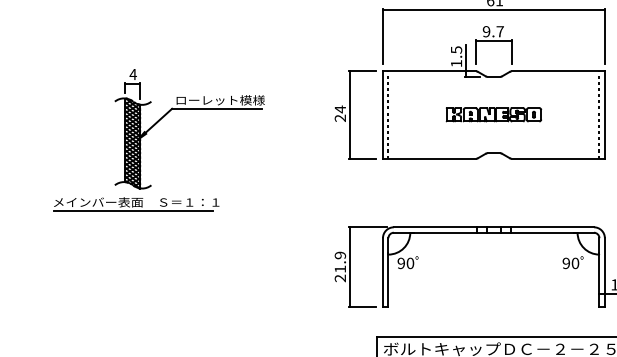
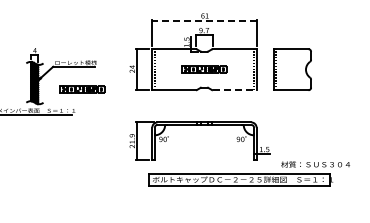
line: (491, 10) -> (203, 20), solid -> dashed
part: (234, 157) -> (82, 89), added
line: (557, 159) -> (234, 90), solid -> dashed

